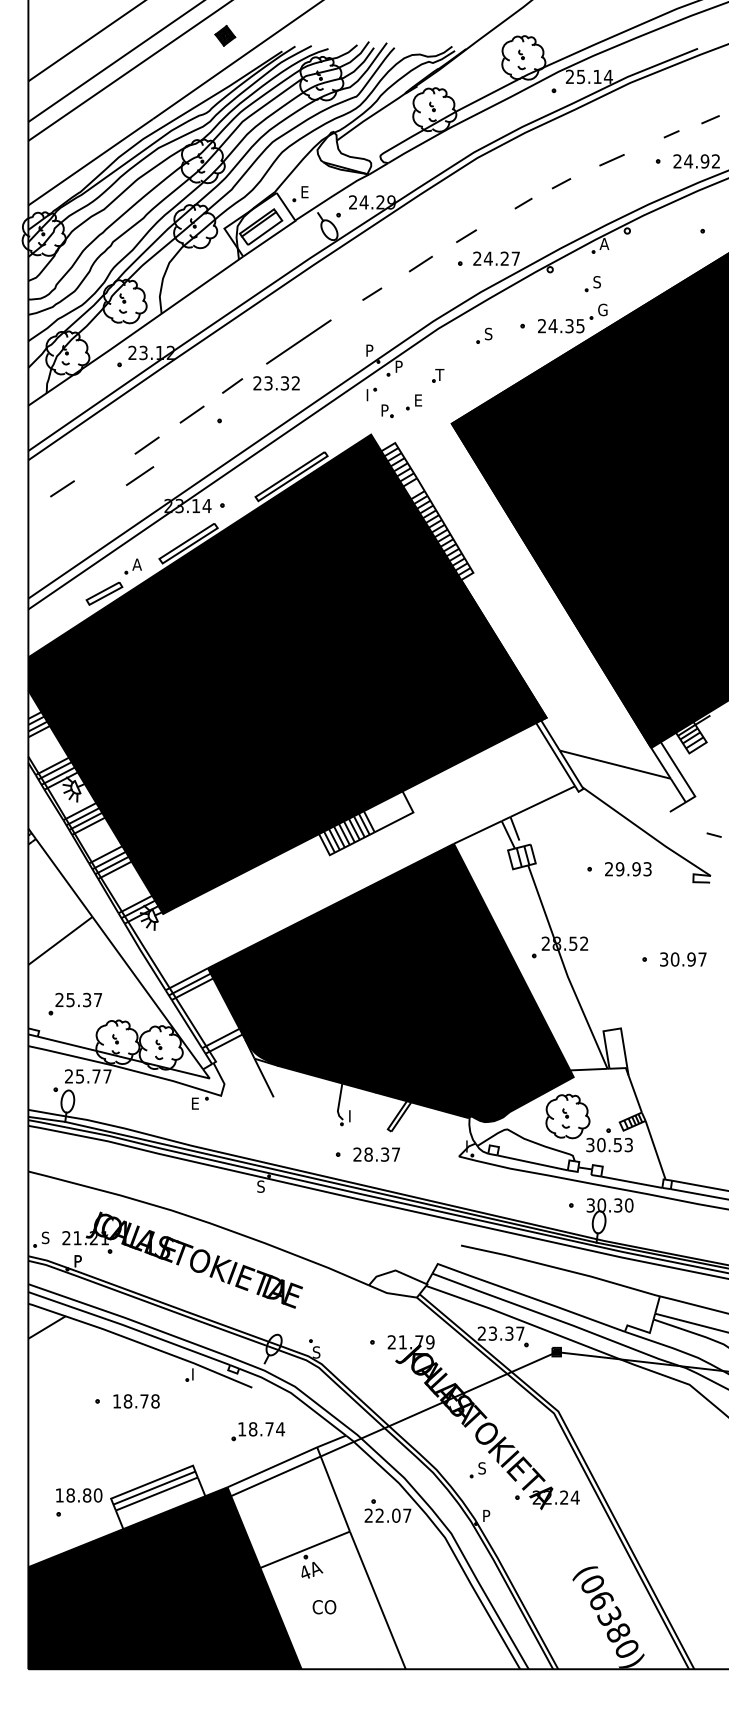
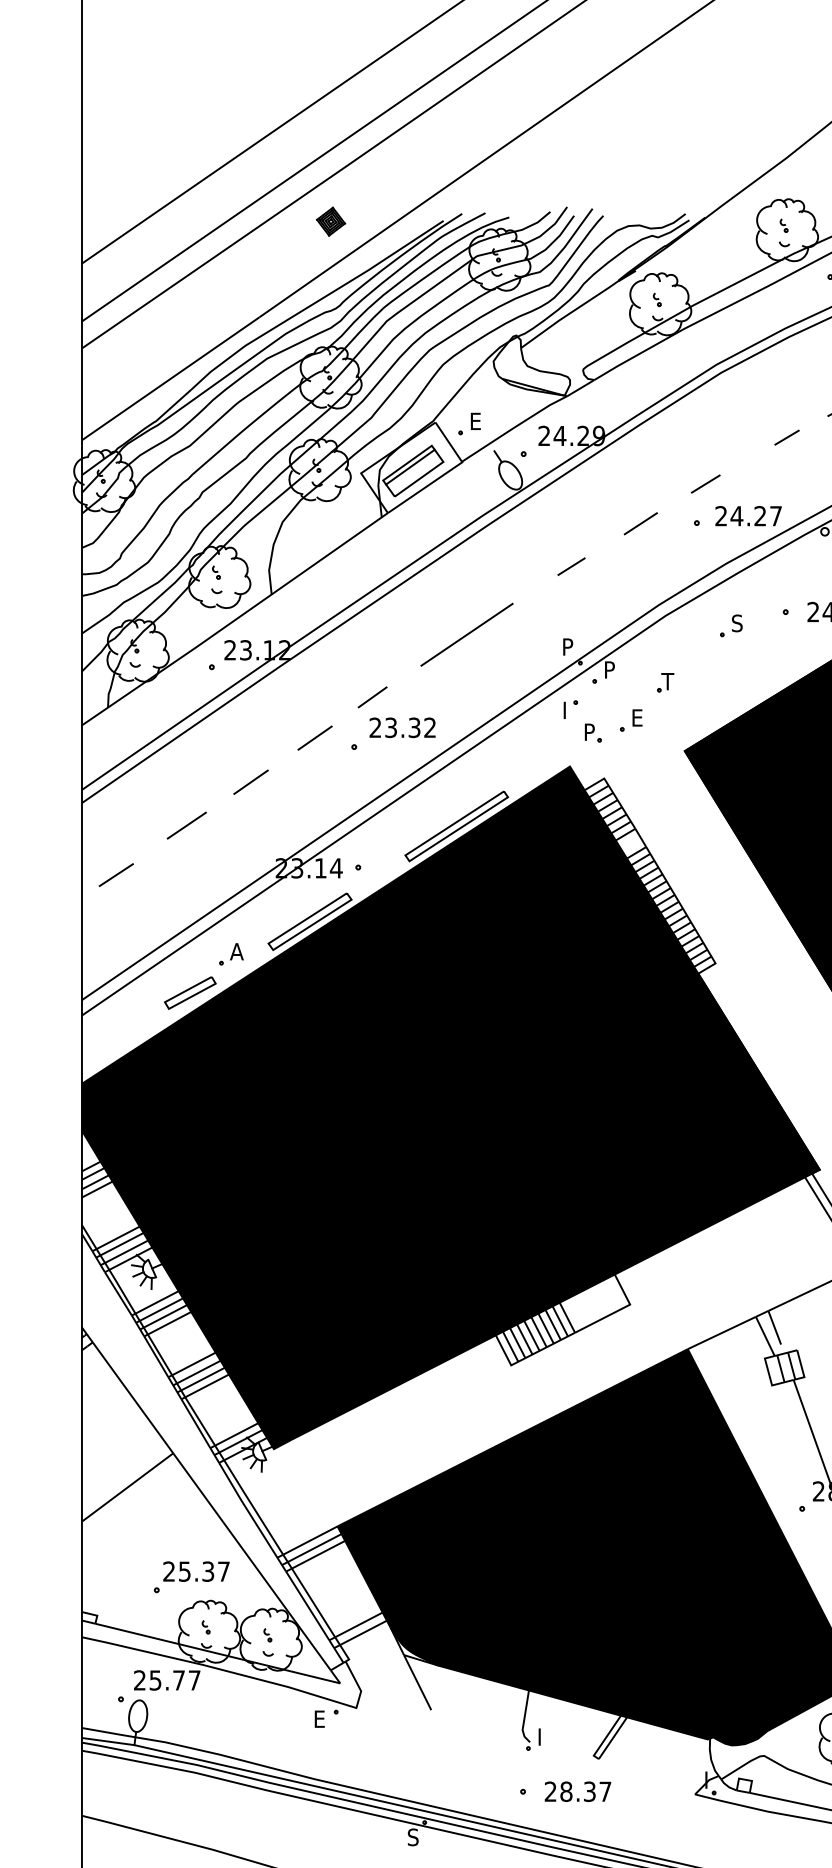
part: (225, 35) -> (331, 221), moved
text: (276, 383) -> (402, 727), moved
line: (139, 475) -> (186, 824), moved
line: (62, 488) -> (116, 874), moved
part: (75, 1003) -> (191, 1576), moved

